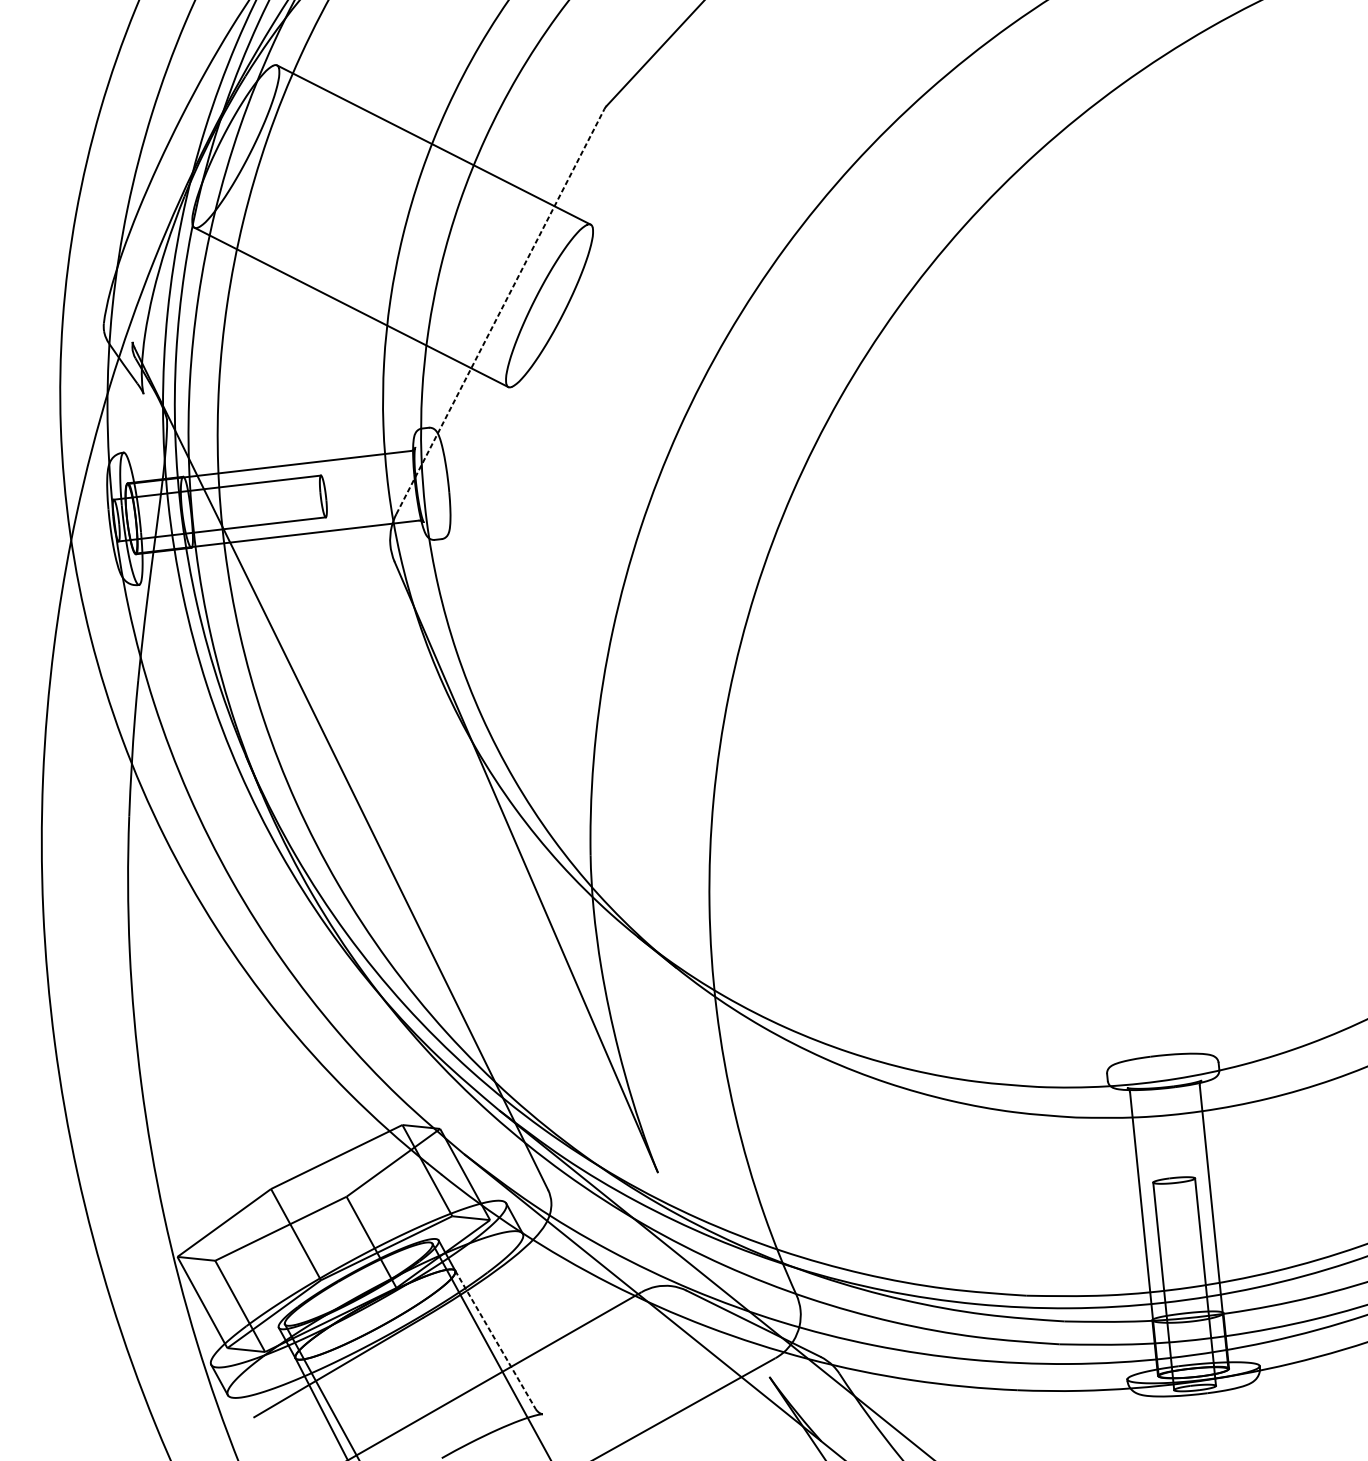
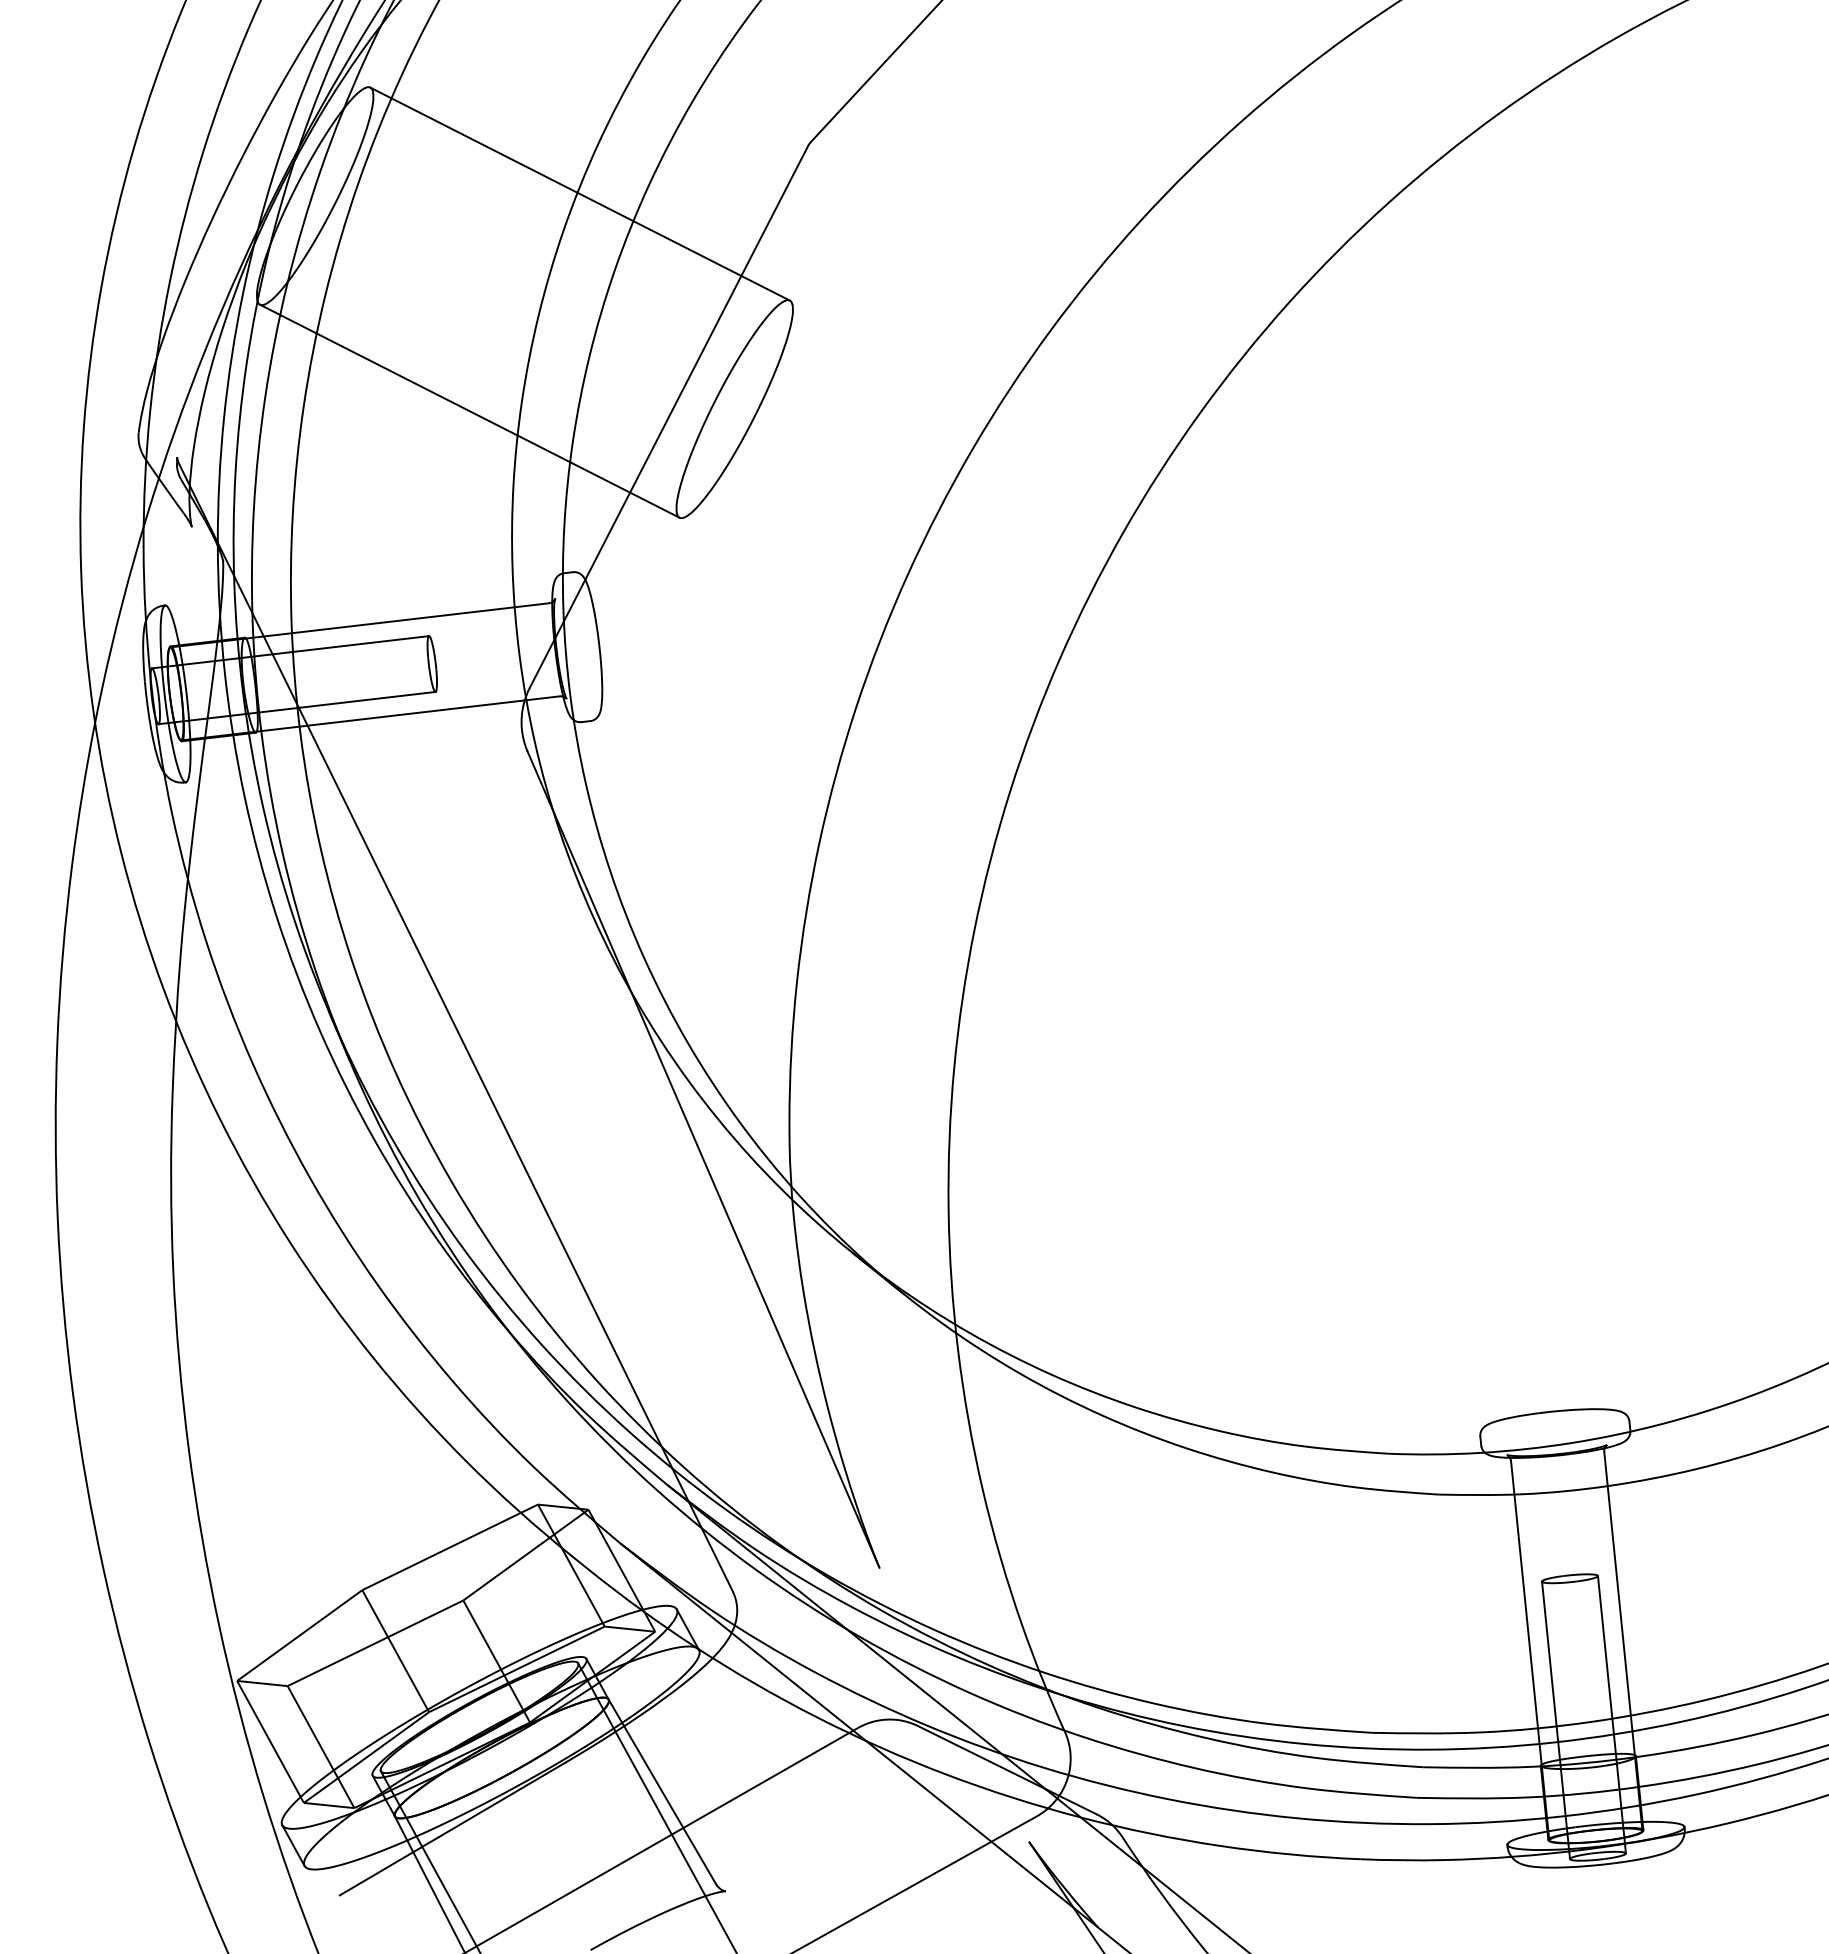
line: (500, 311) -> (669, 416), dashed -> solid
line: (495, 1339) -> (662, 1791), dashed -> solid

